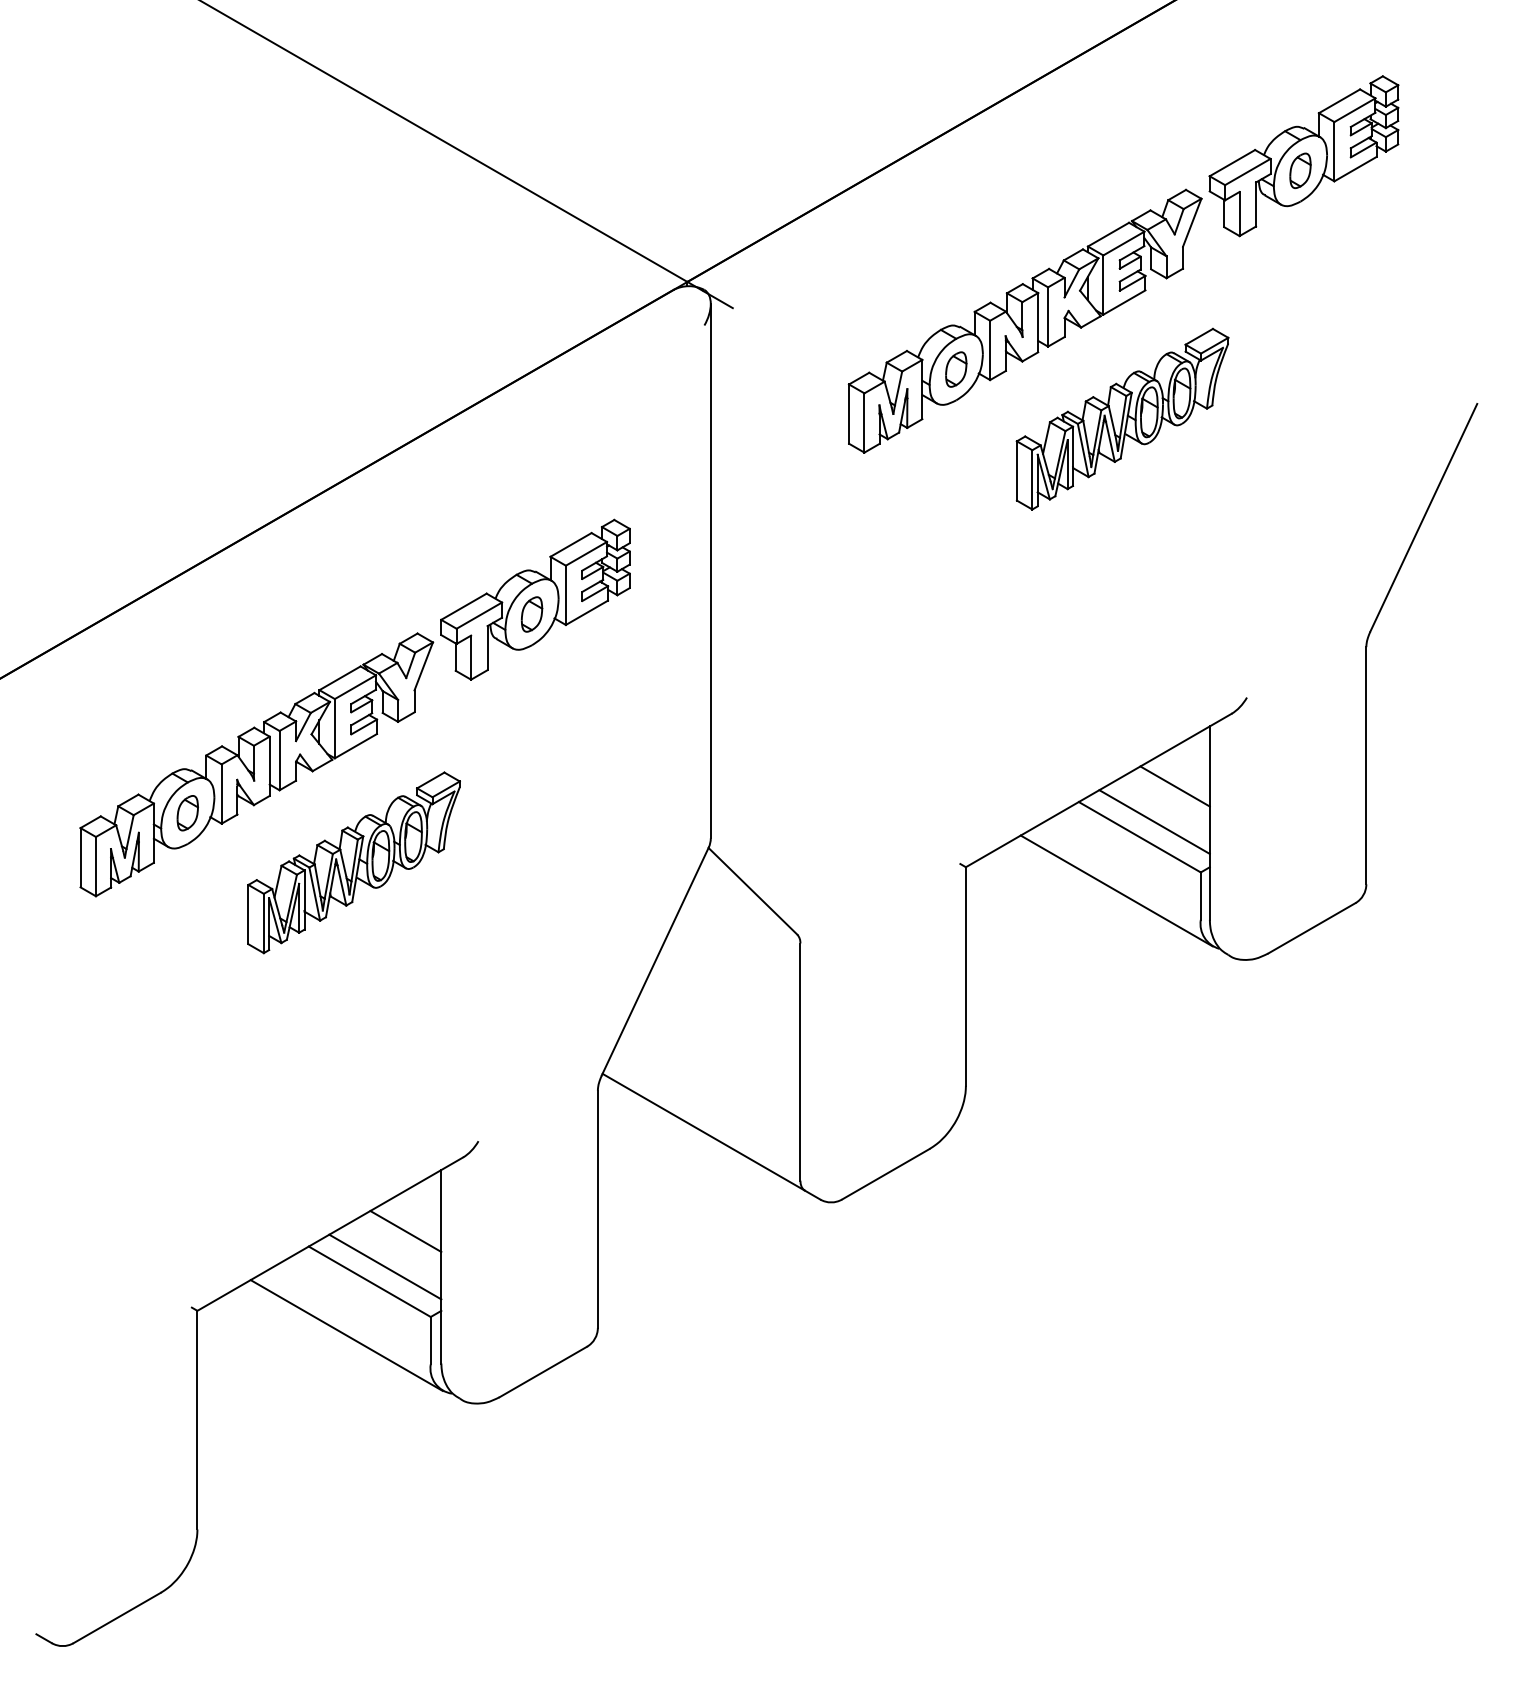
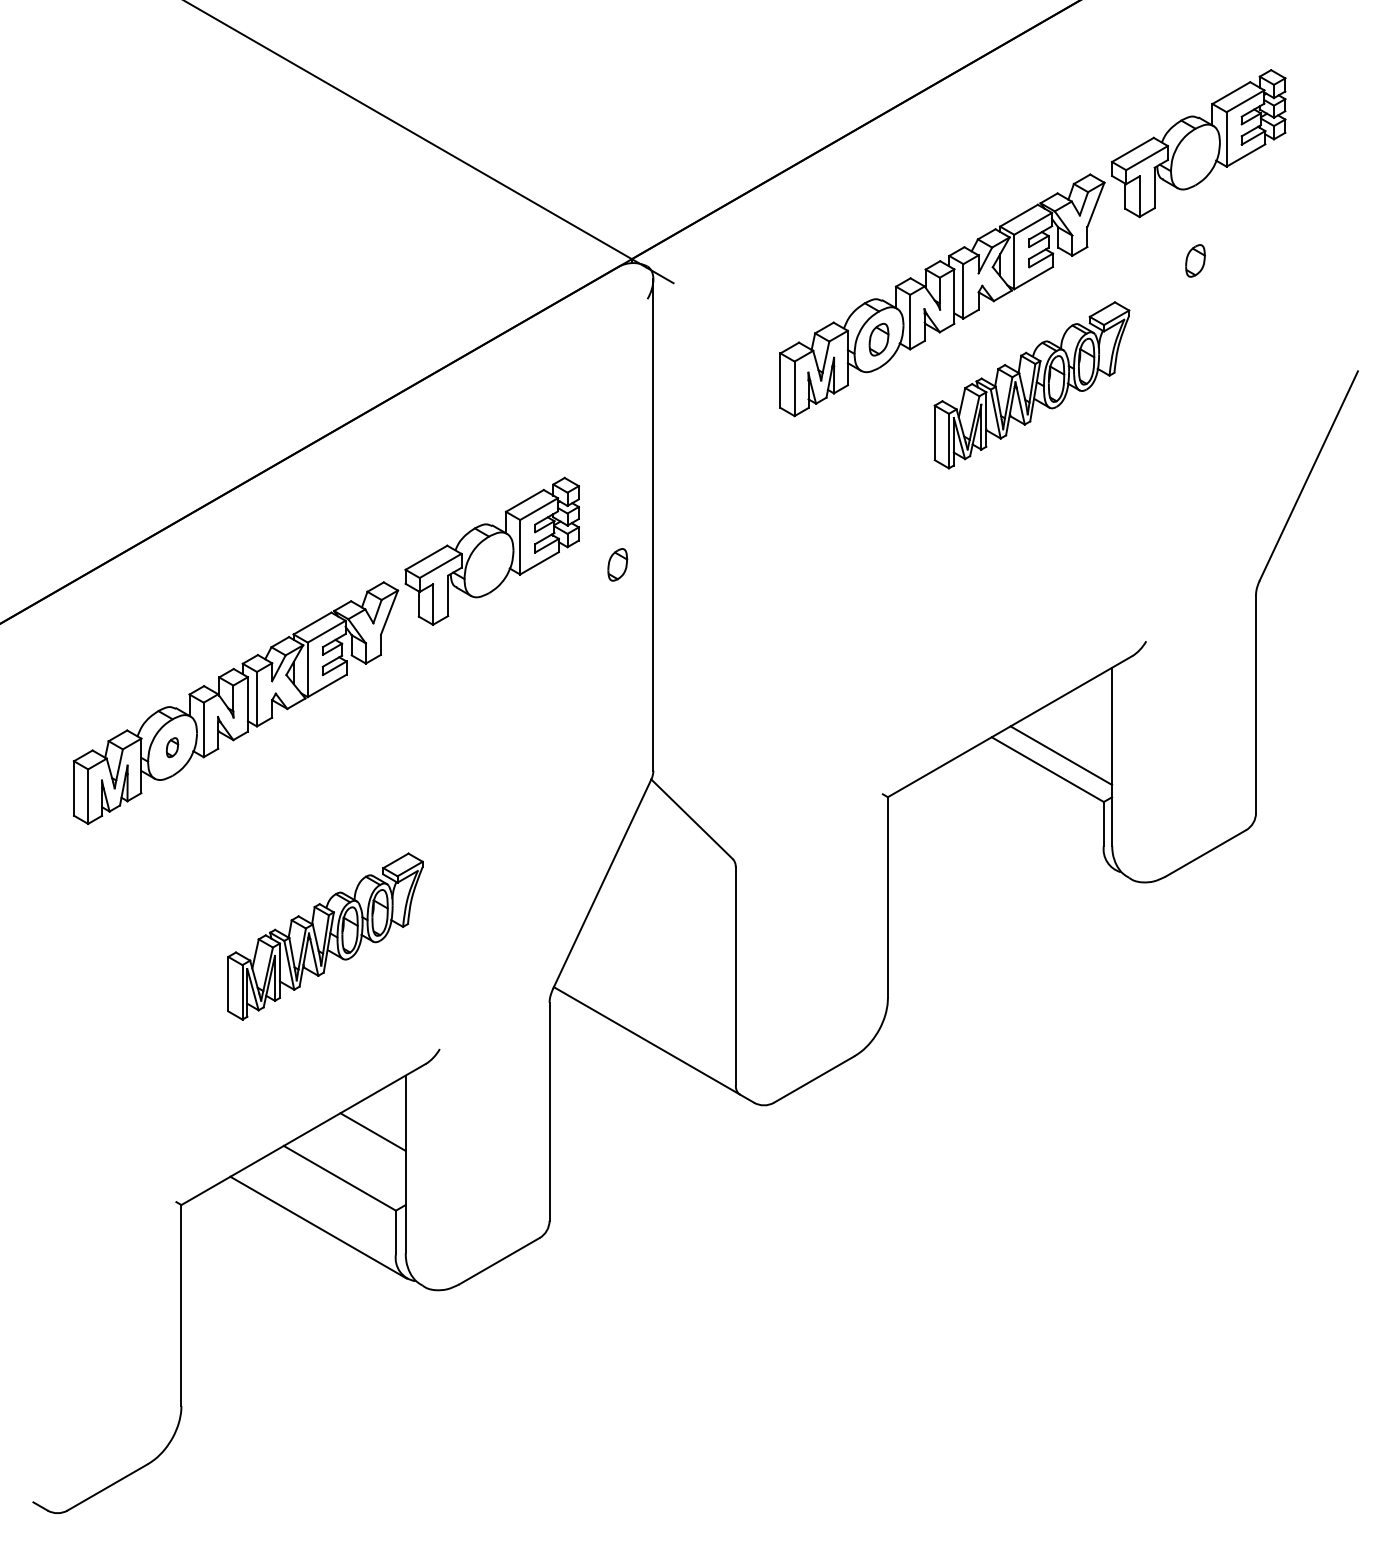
part: (1300, 170) -> (1195, 260), moved
part: (531, 614) -> (617, 564), moved
line: (1174, 786) -> (1079, 723), removed
part: (187, 813) -> (172, 747), size x0.6
part: (353, 862) -> (324, 936), moved
line: (1116, 890) -> (1026, 818), removed
line: (385, 1266) -> (354, 1164), removed

